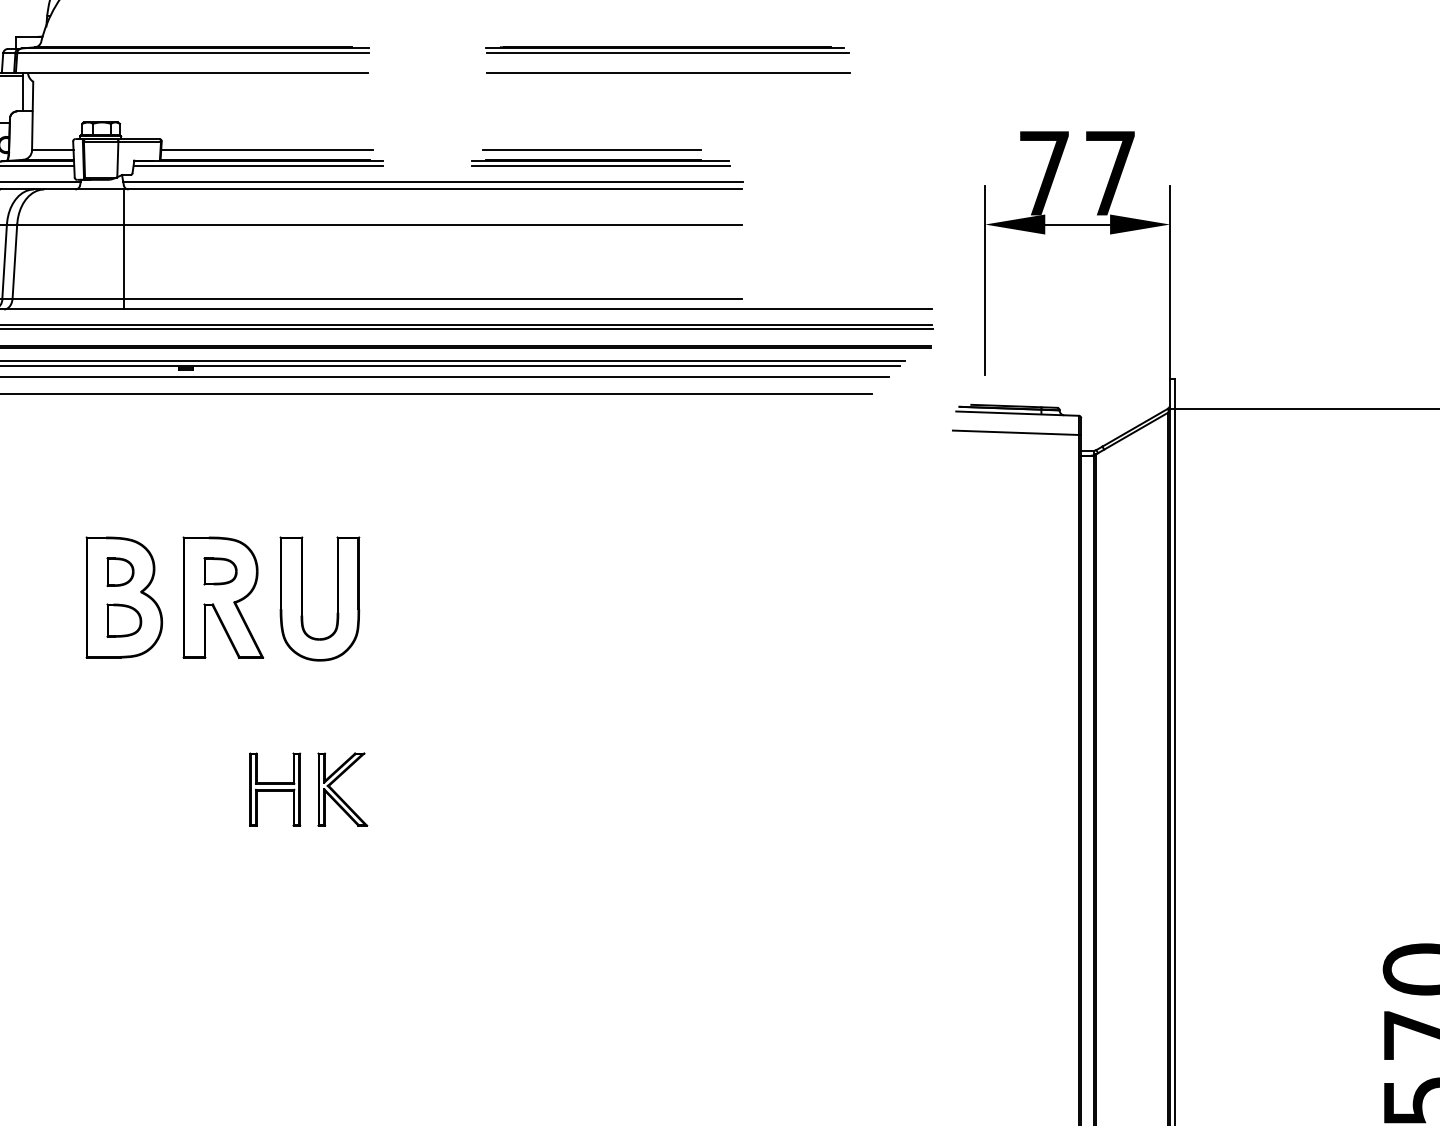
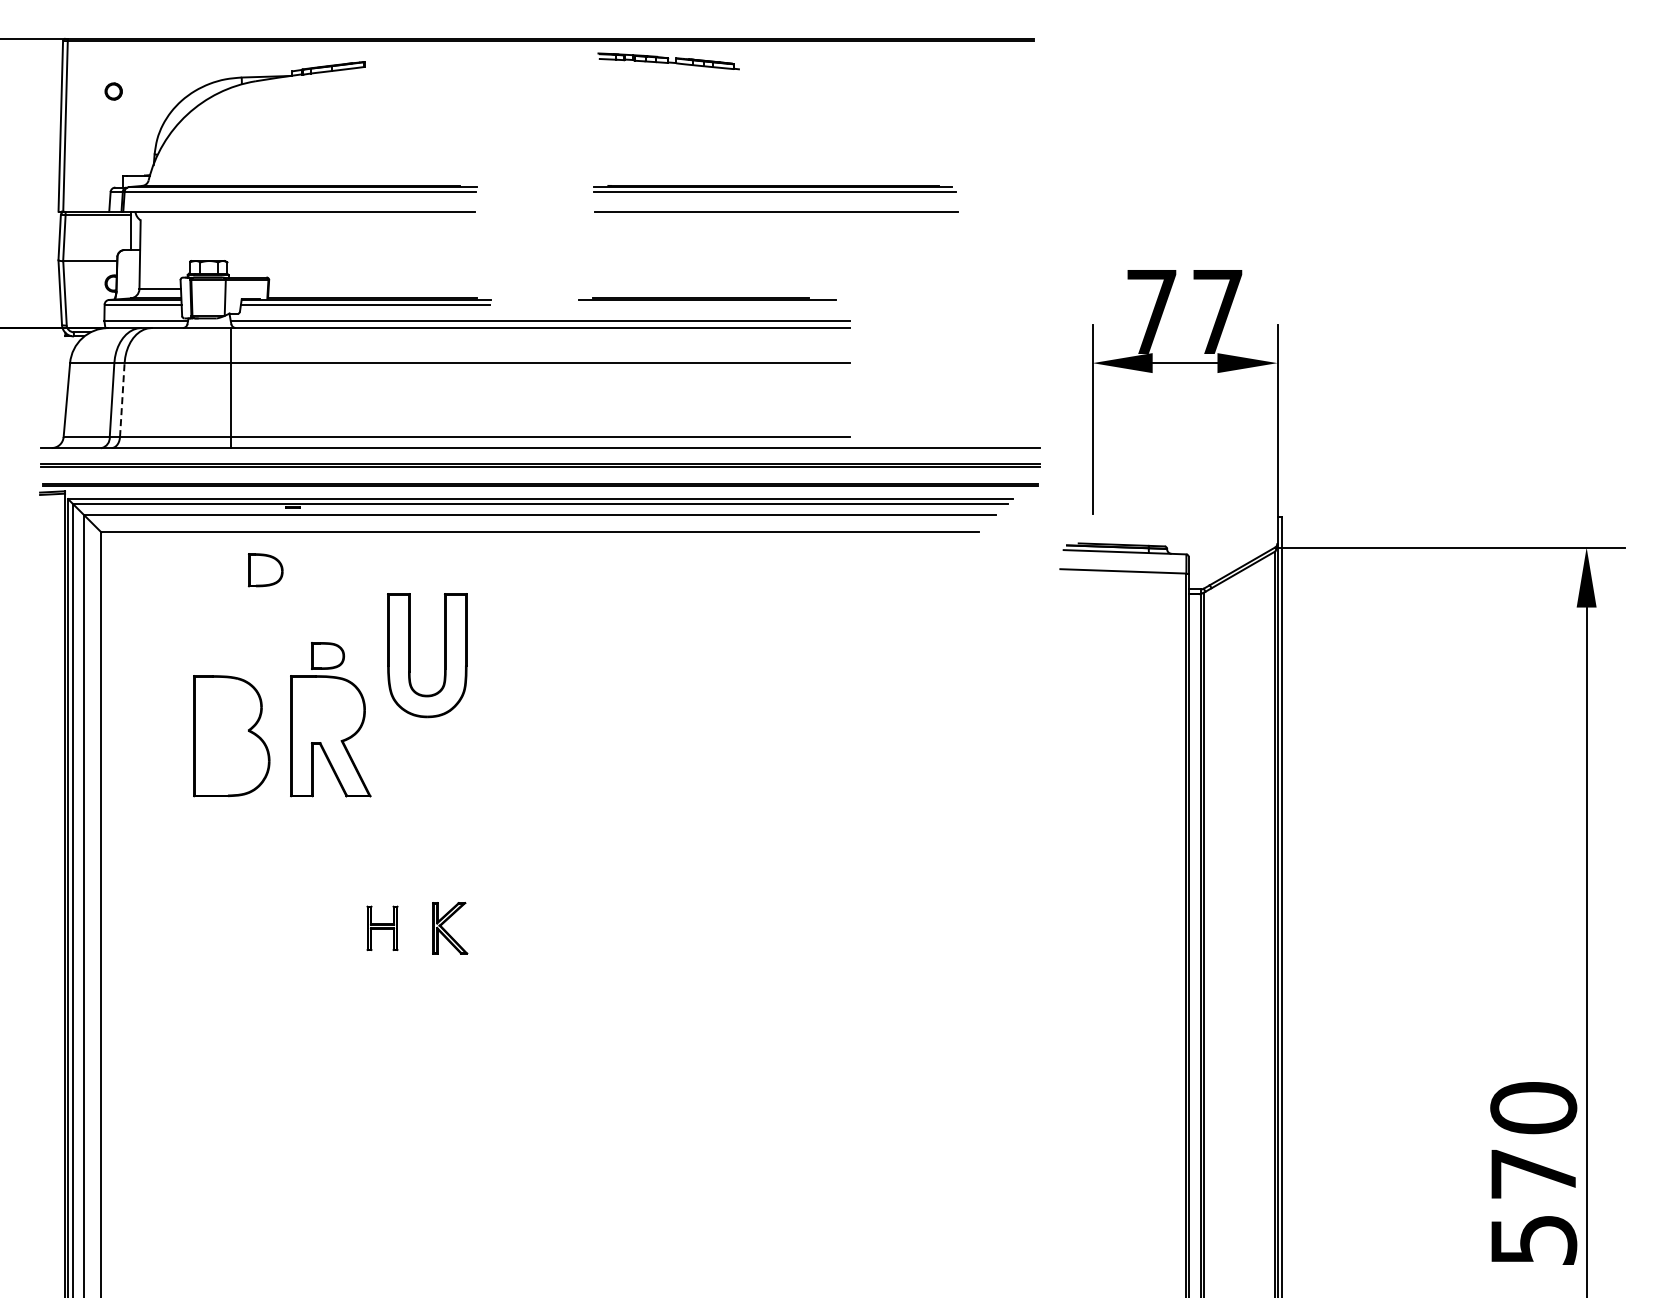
line: (267, 150) -> (374, 289), removed
line: (591, 150) -> (698, 289), removed
line: (601, 165) -> (708, 304), removed
line: (15, 260) -> (122, 399), solid -> dashed
part: (220, 570) -> (327, 655), moved
part: (120, 571) -> (227, 710), removed
part: (303, 598) -> (410, 655), moved
part: (124, 620) -> (265, 570), moved
part: (275, 789) -> (382, 928), size x0.6
part: (342, 789) -> (449, 928), size x0.7

